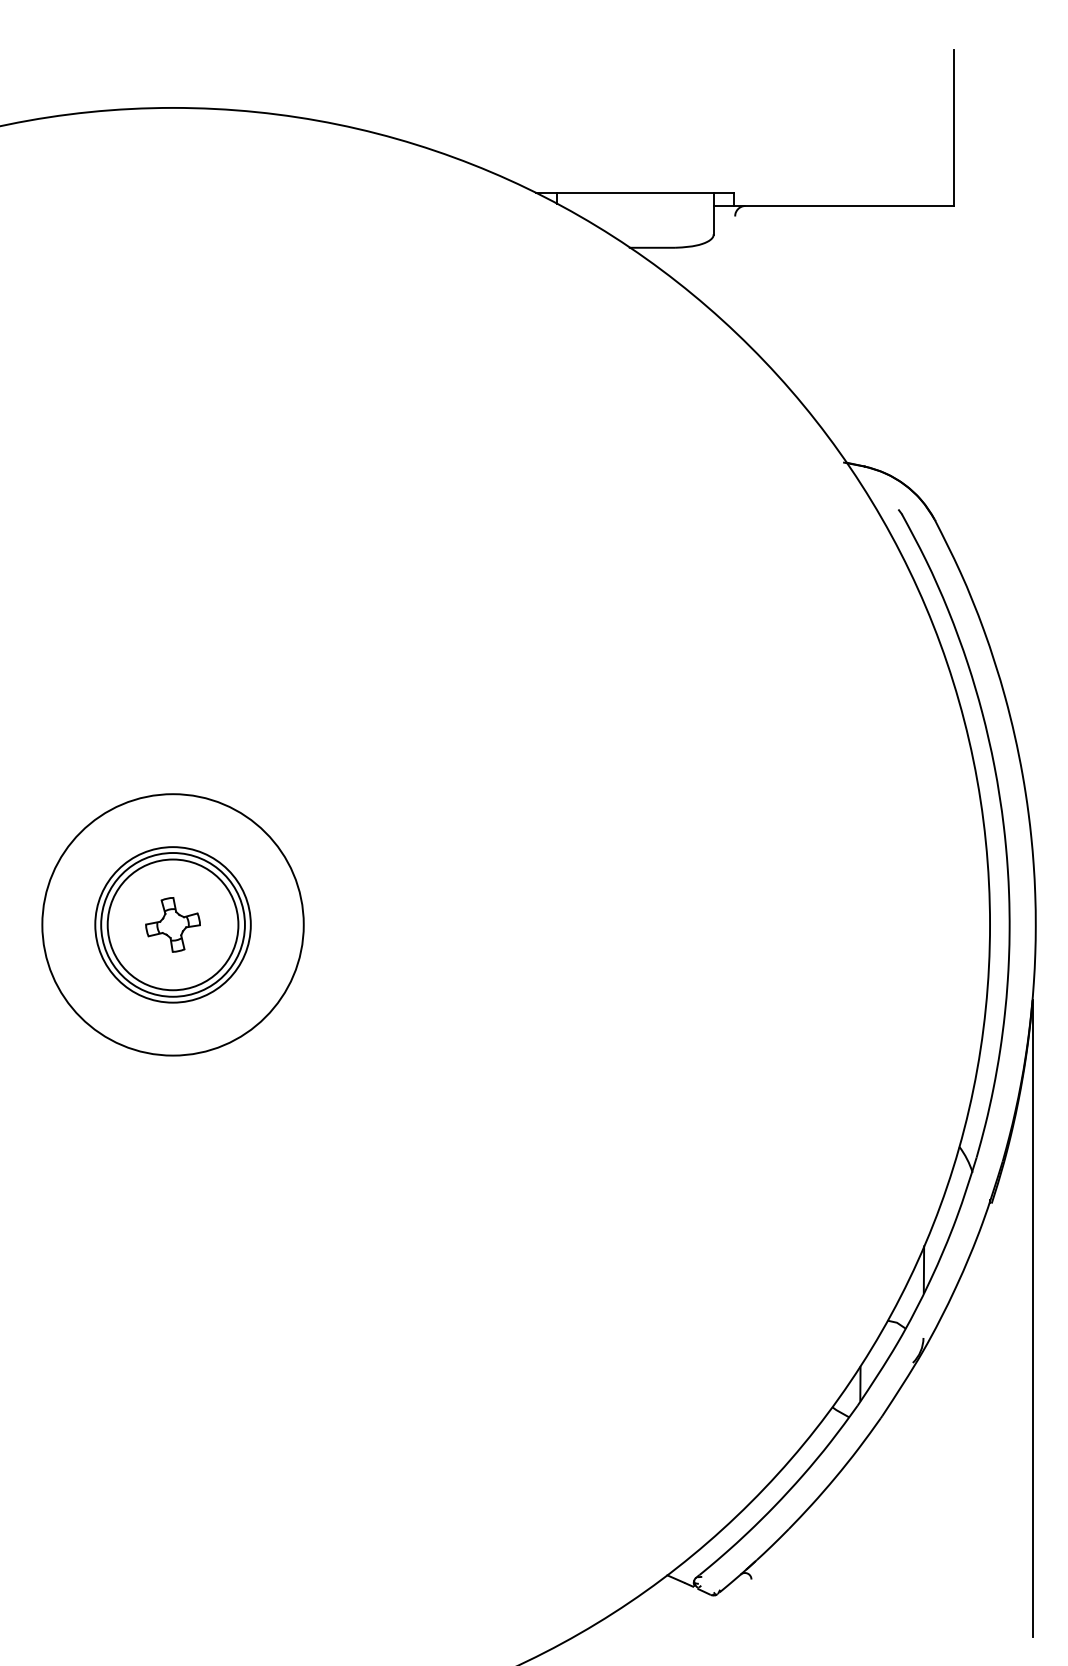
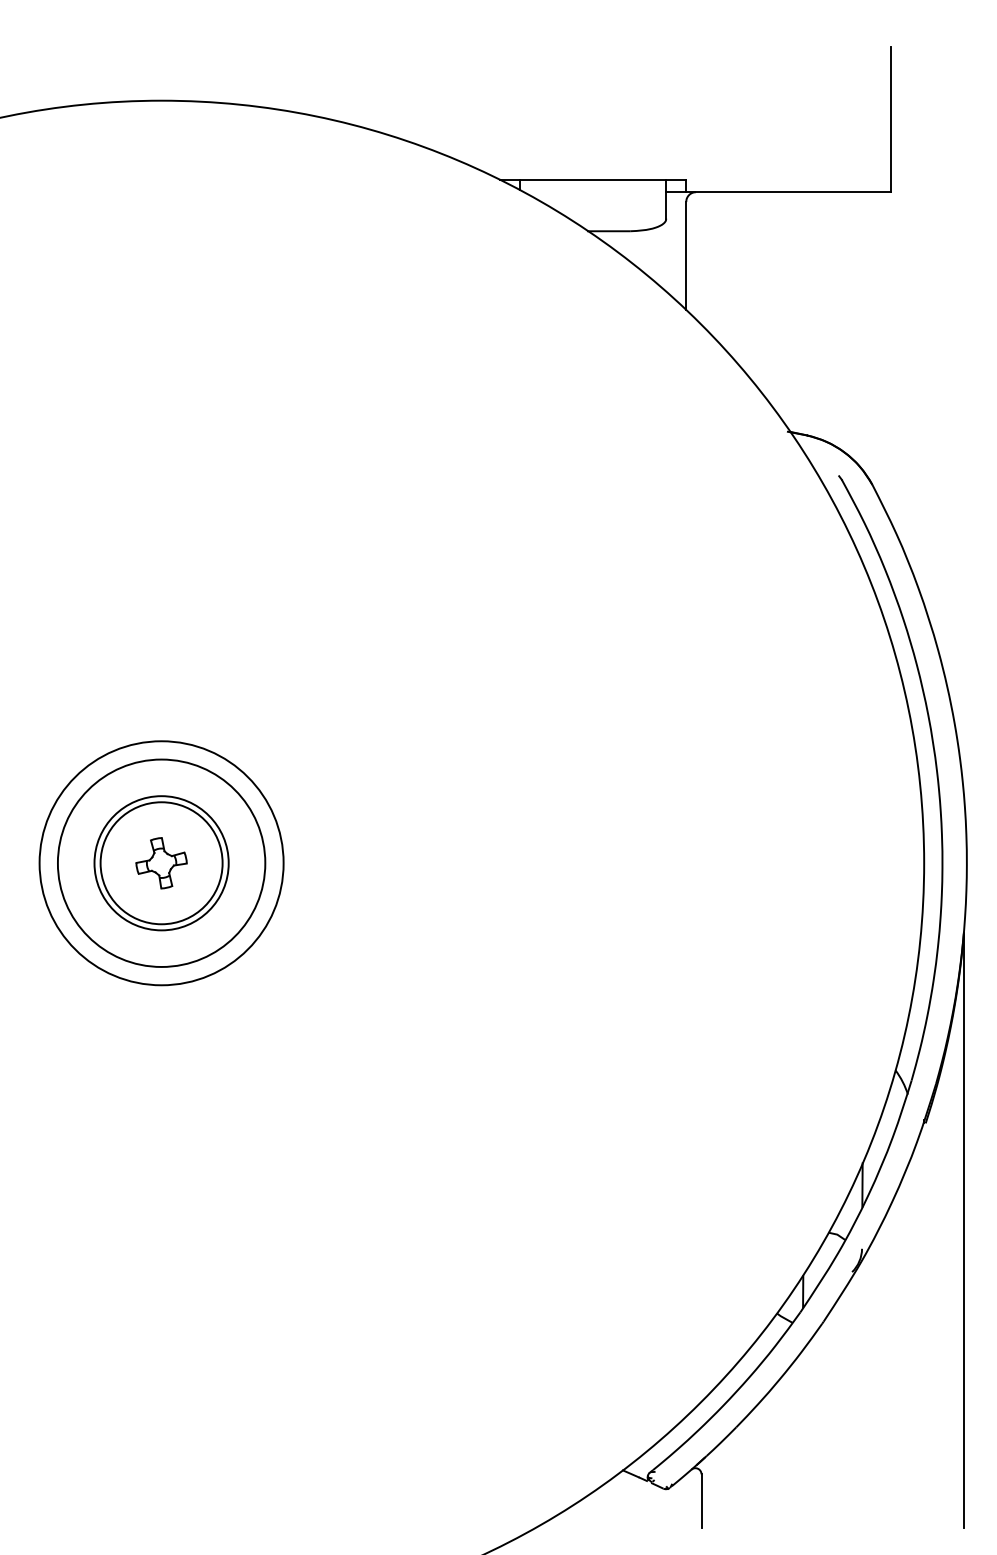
line: (735, 274) -> (686, 256), added
circle: (172, 924) -> (161, 862), size x1.43
line: (751, 1608) -> (701, 1501), added

